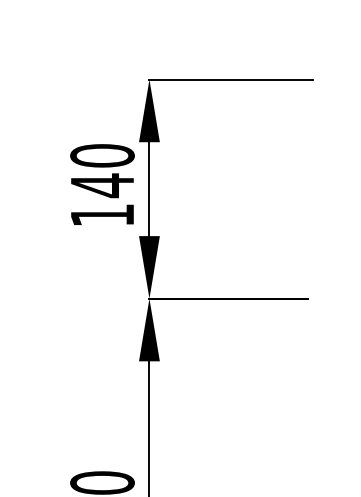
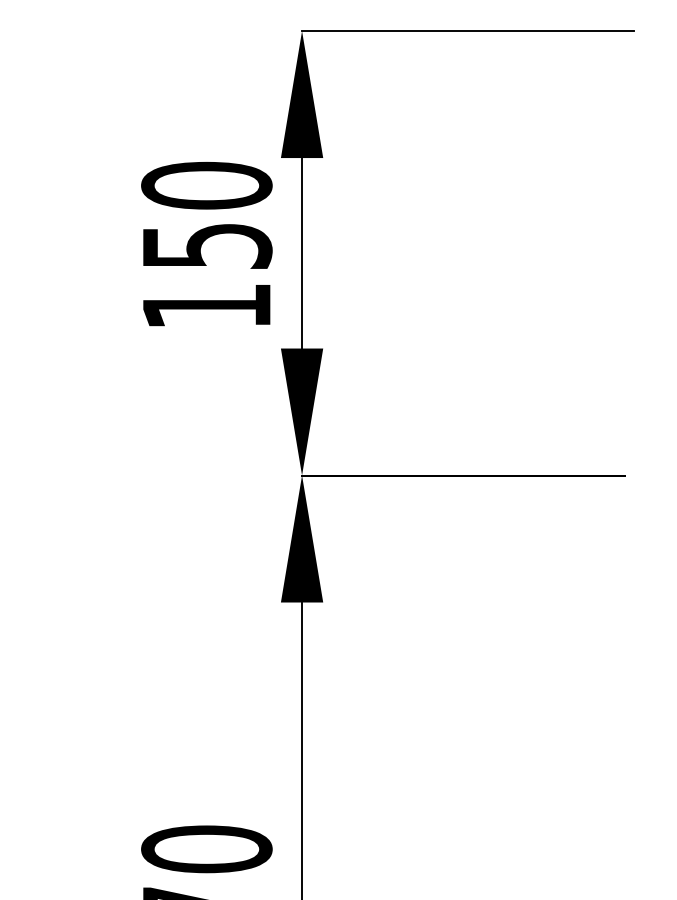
text: (102, 185) -> (206, 245), 140 -> 150

